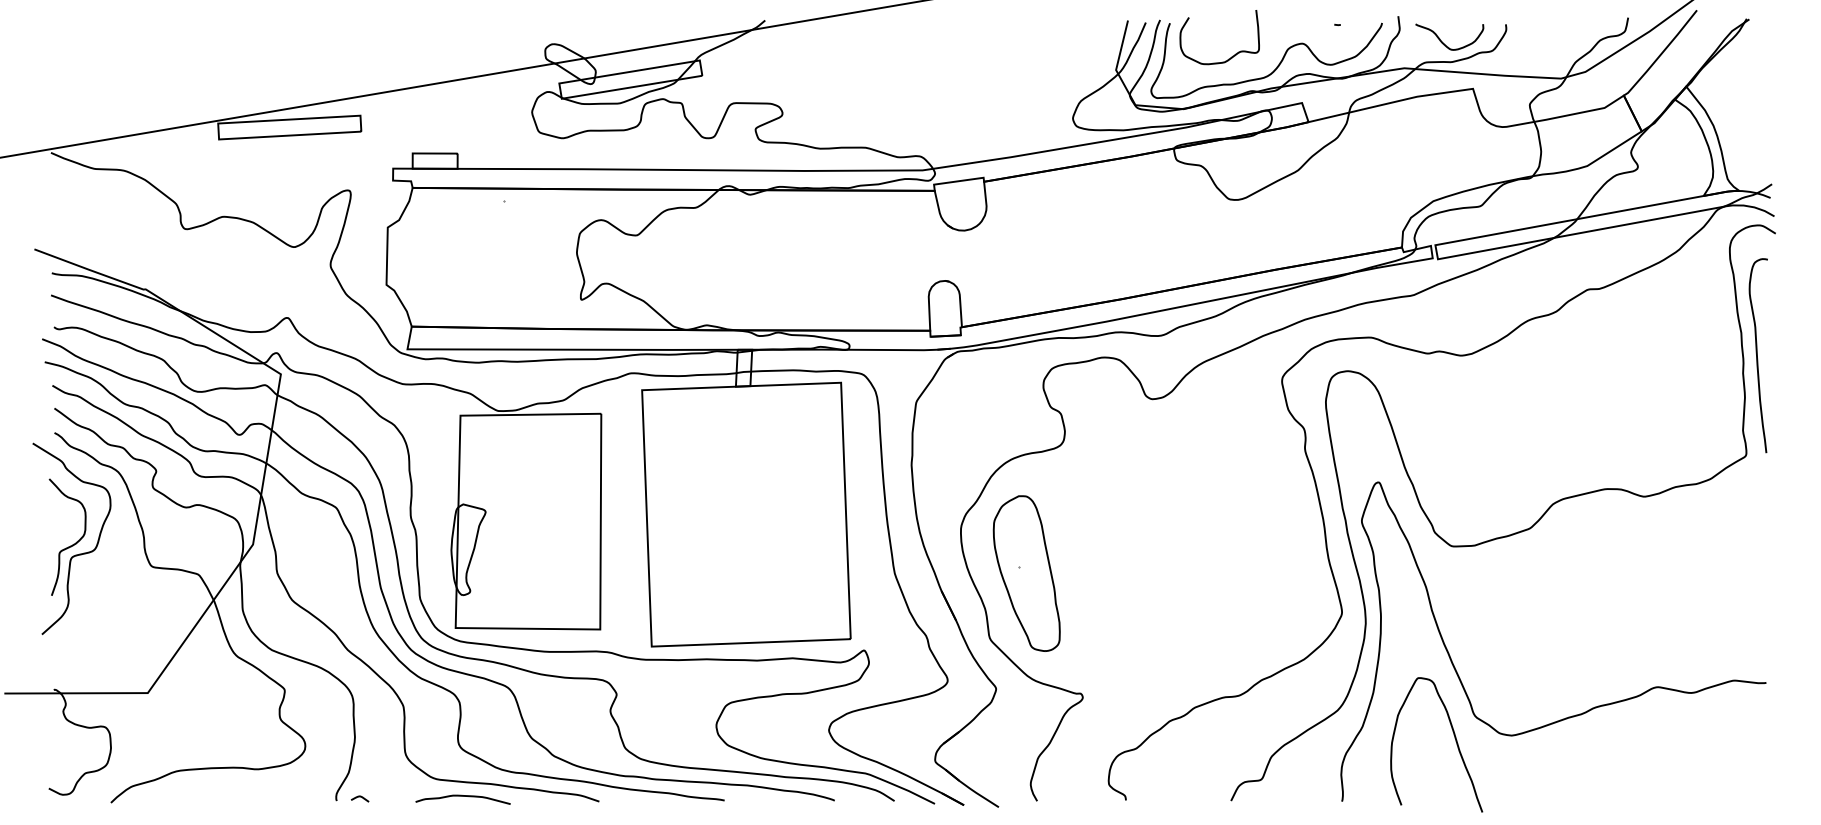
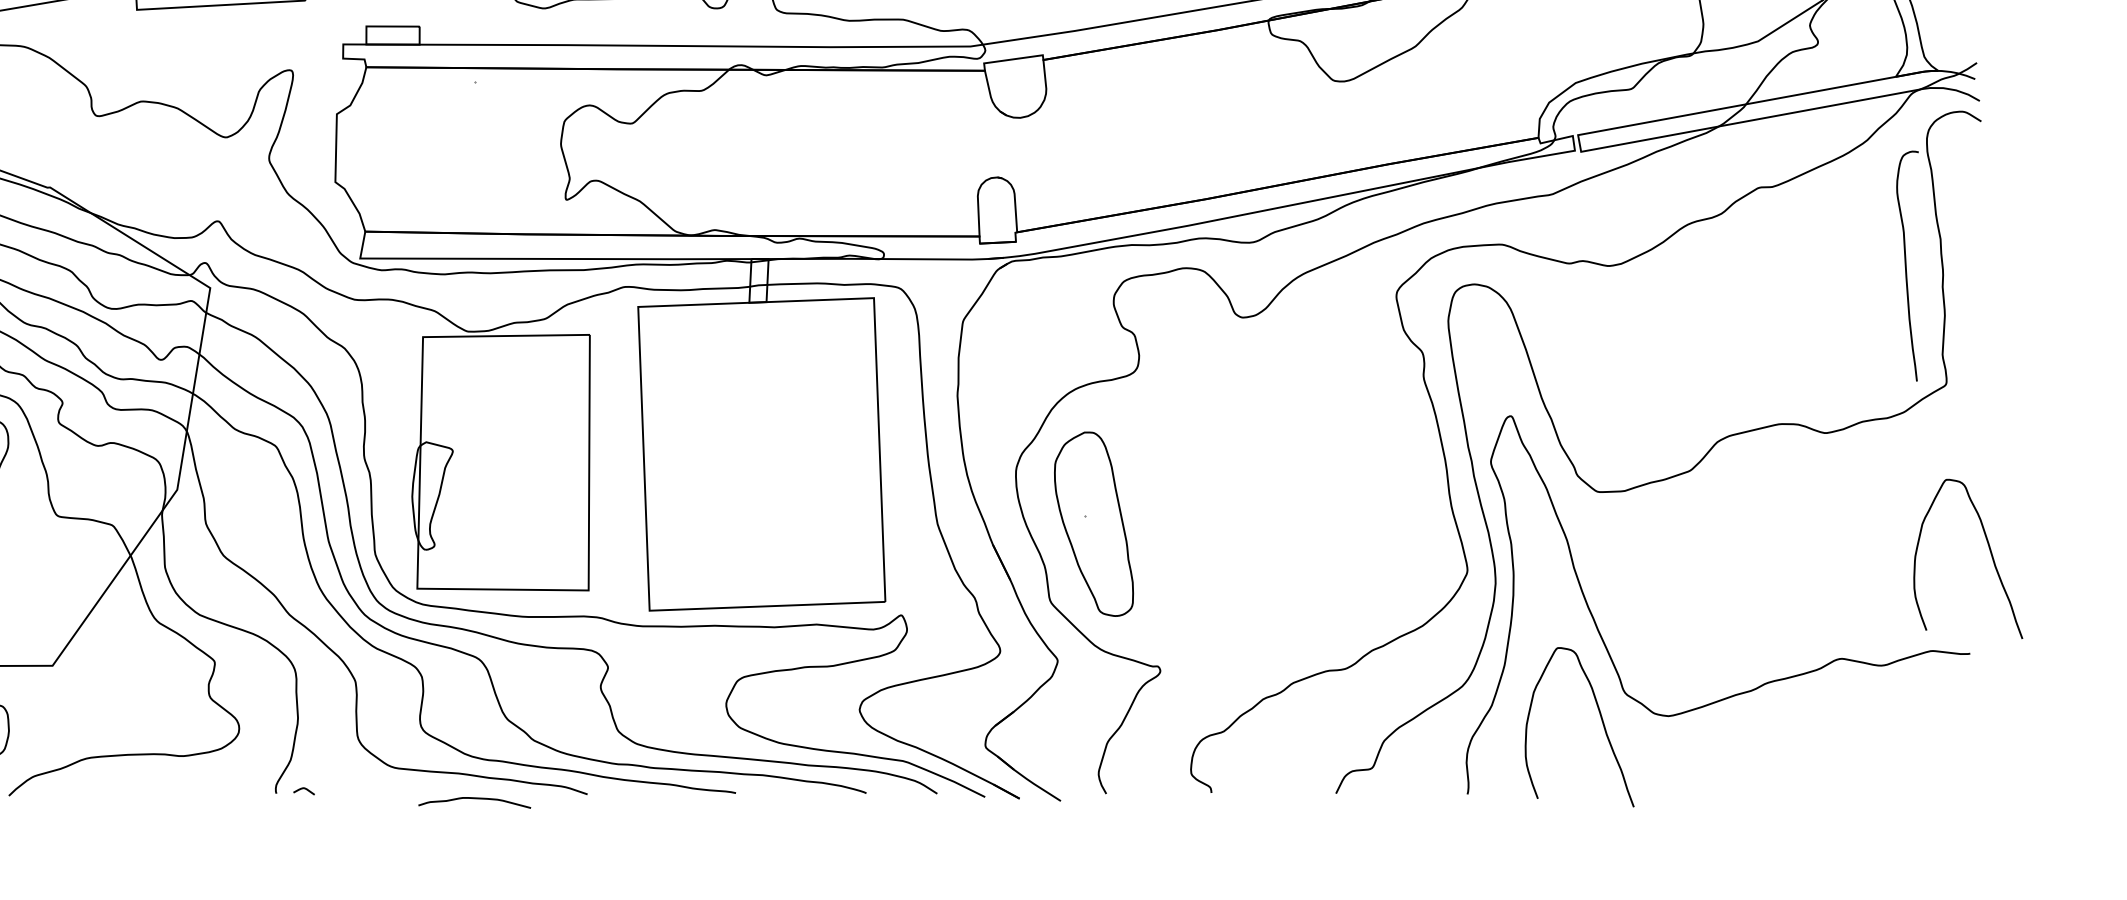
curve: (1757, 355) -> (1906, 265), moved
curve: (1782, 596) -> (1989, 551), added
curve: (462, 796) -> (473, 798), moved

